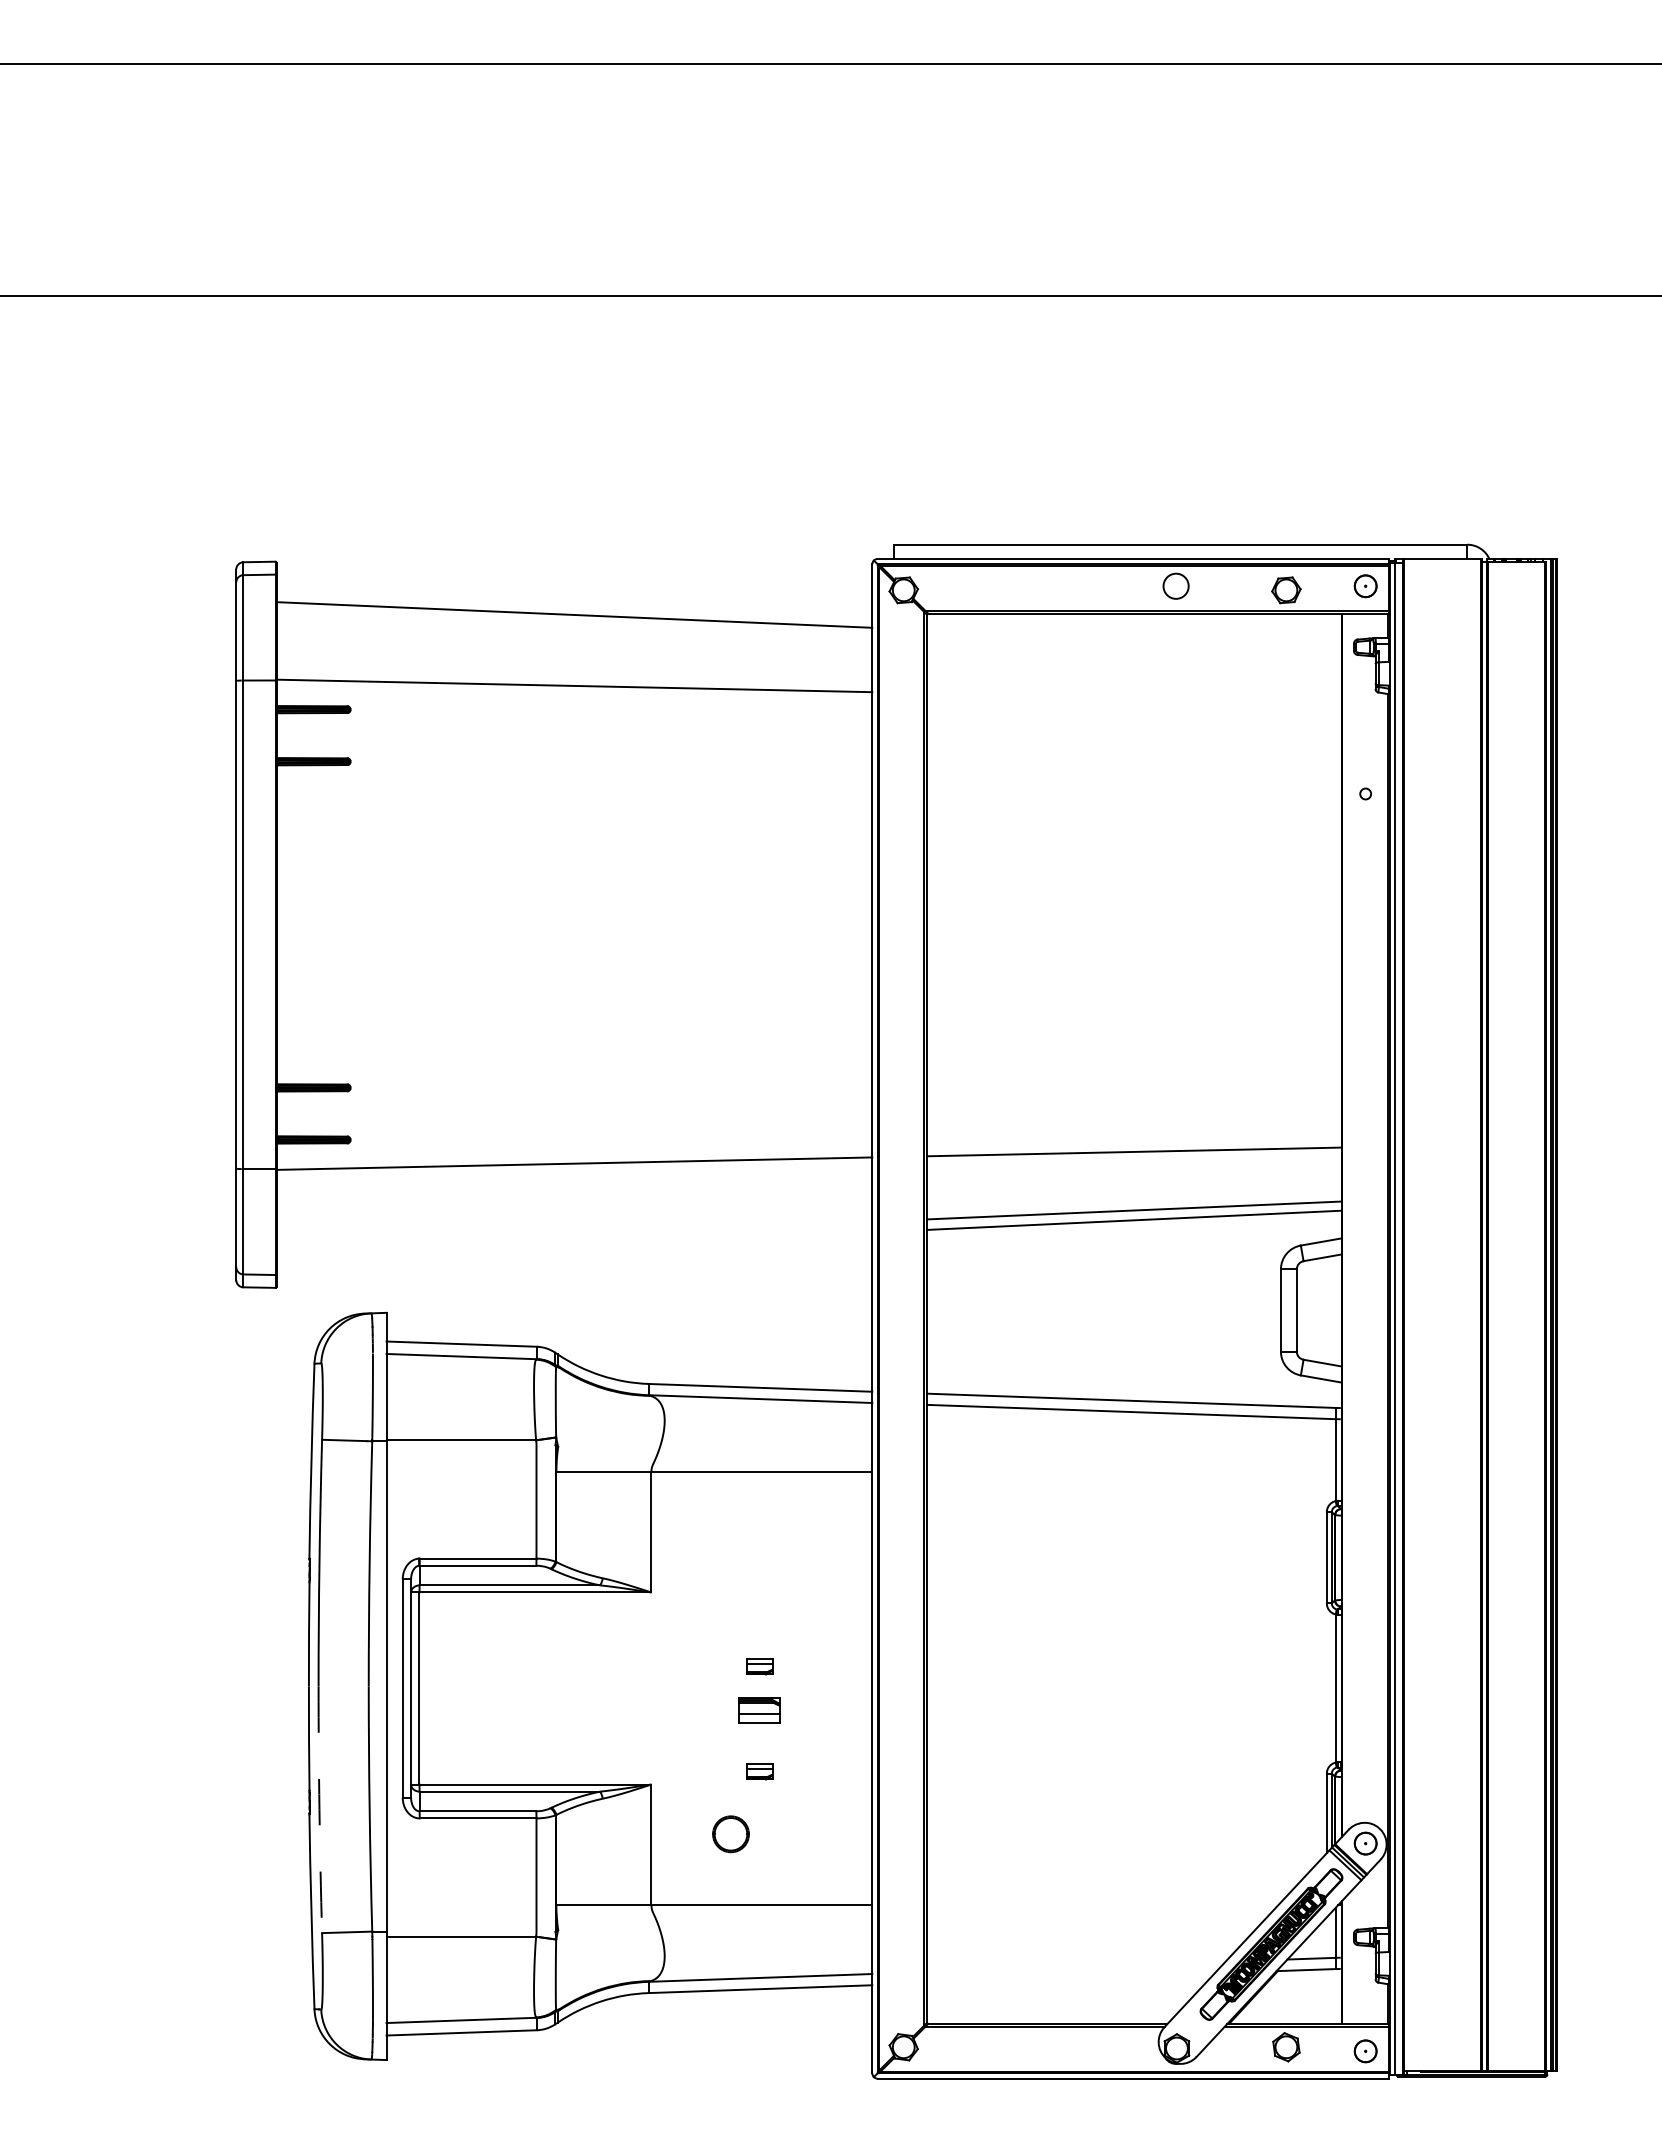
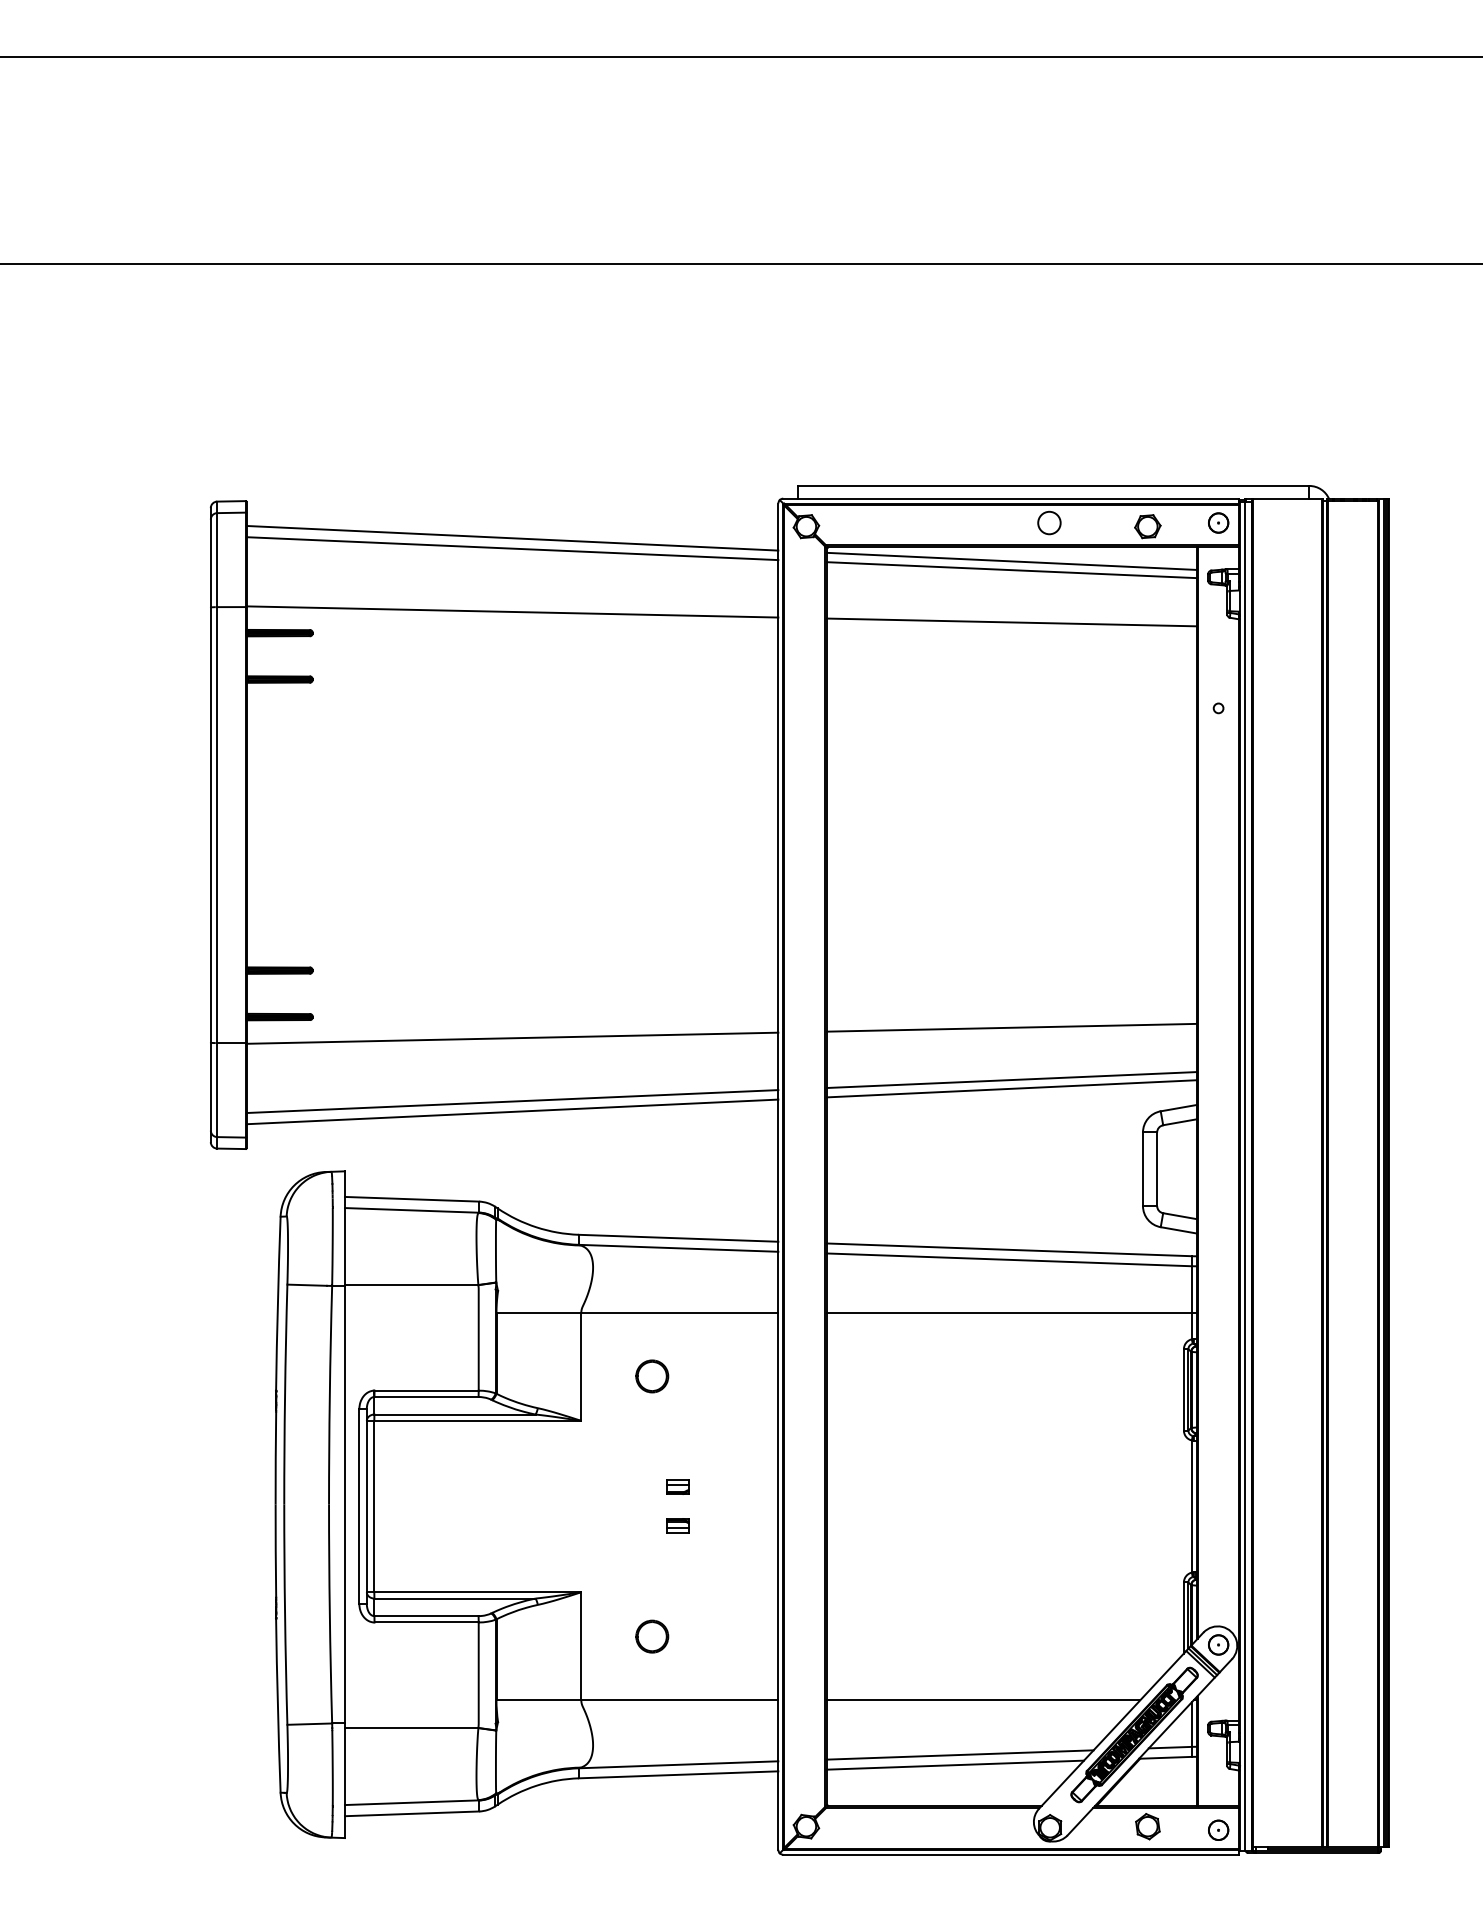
line: (574, 603) -> (512, 538), added
line: (1134, 628) -> (1012, 560), added
line: (1134, 639) -> (1012, 570), added
line: (1134, 697) -> (1012, 622), added
line: (574, 1234) -> (512, 1101), added
line: (574, 1246) -> (512, 1112), added
line: (1134, 1471) -> (1012, 1312), added
part: (730, 1542) -> (651, 1376), added
part: (759, 1709) -> (677, 1525), size x0.62
part: (759, 1771) -> (677, 1580), removed
arc: (319, 1809) -> (285, 1614), dashed -> solid
line: (1102, 1905) -> (983, 1700), added
line: (1076, 1966) -> (960, 1754), added
line: (1070, 1978) -> (955, 1765), added

